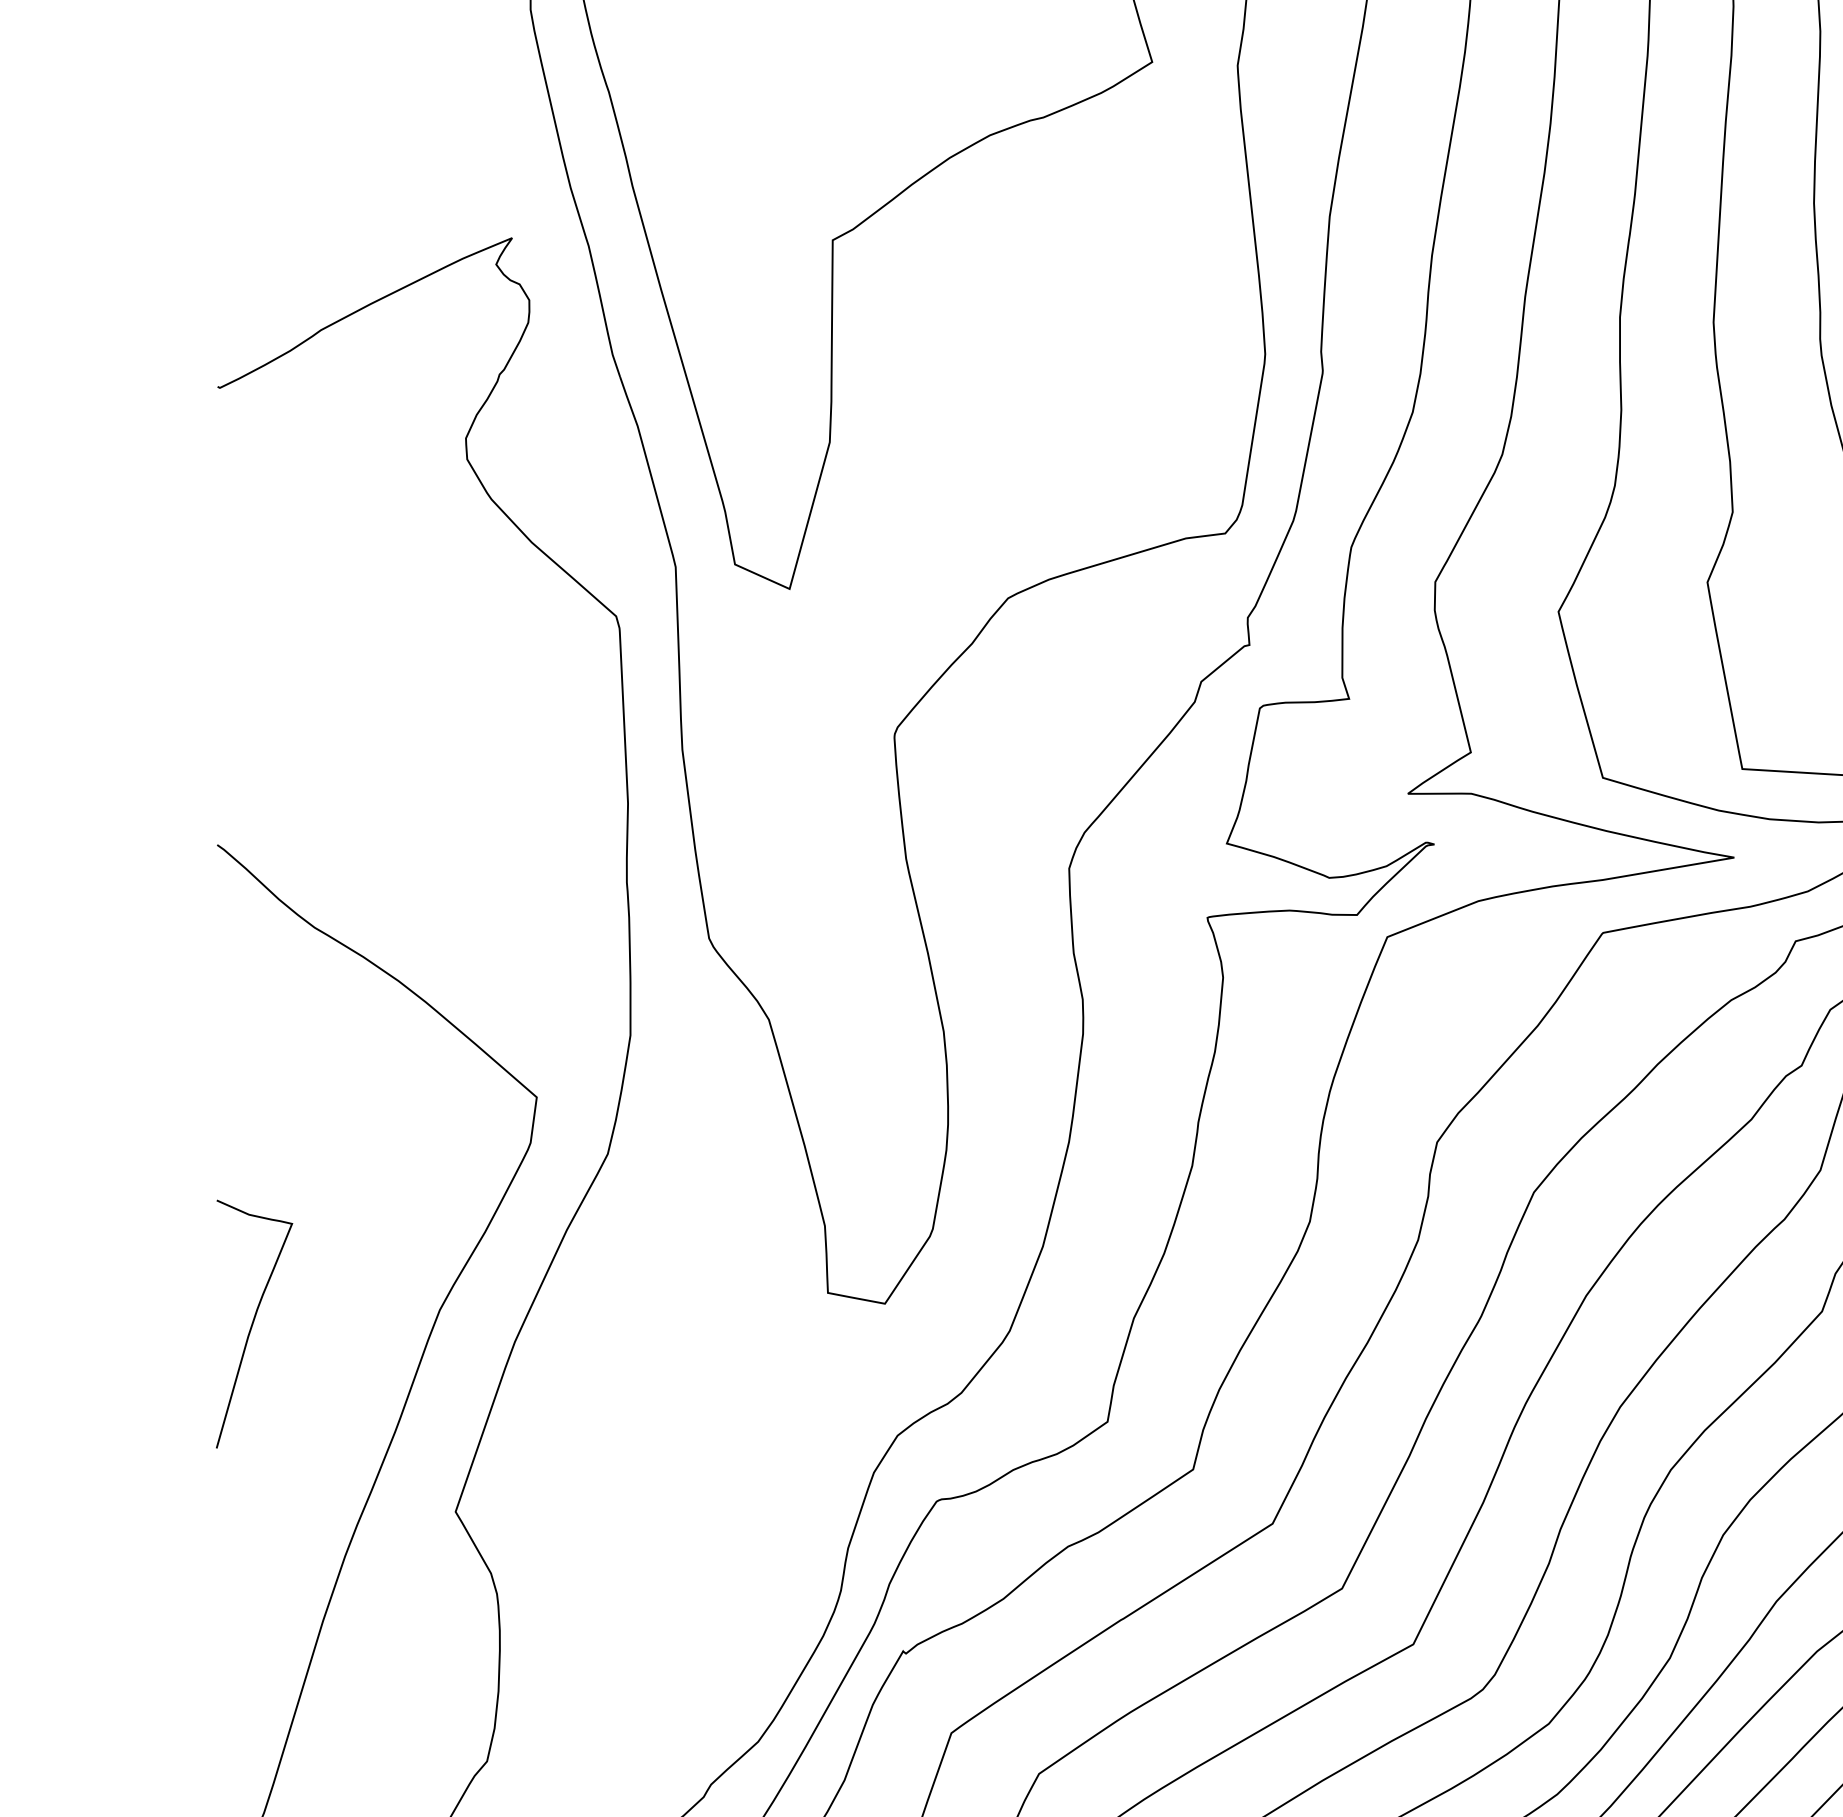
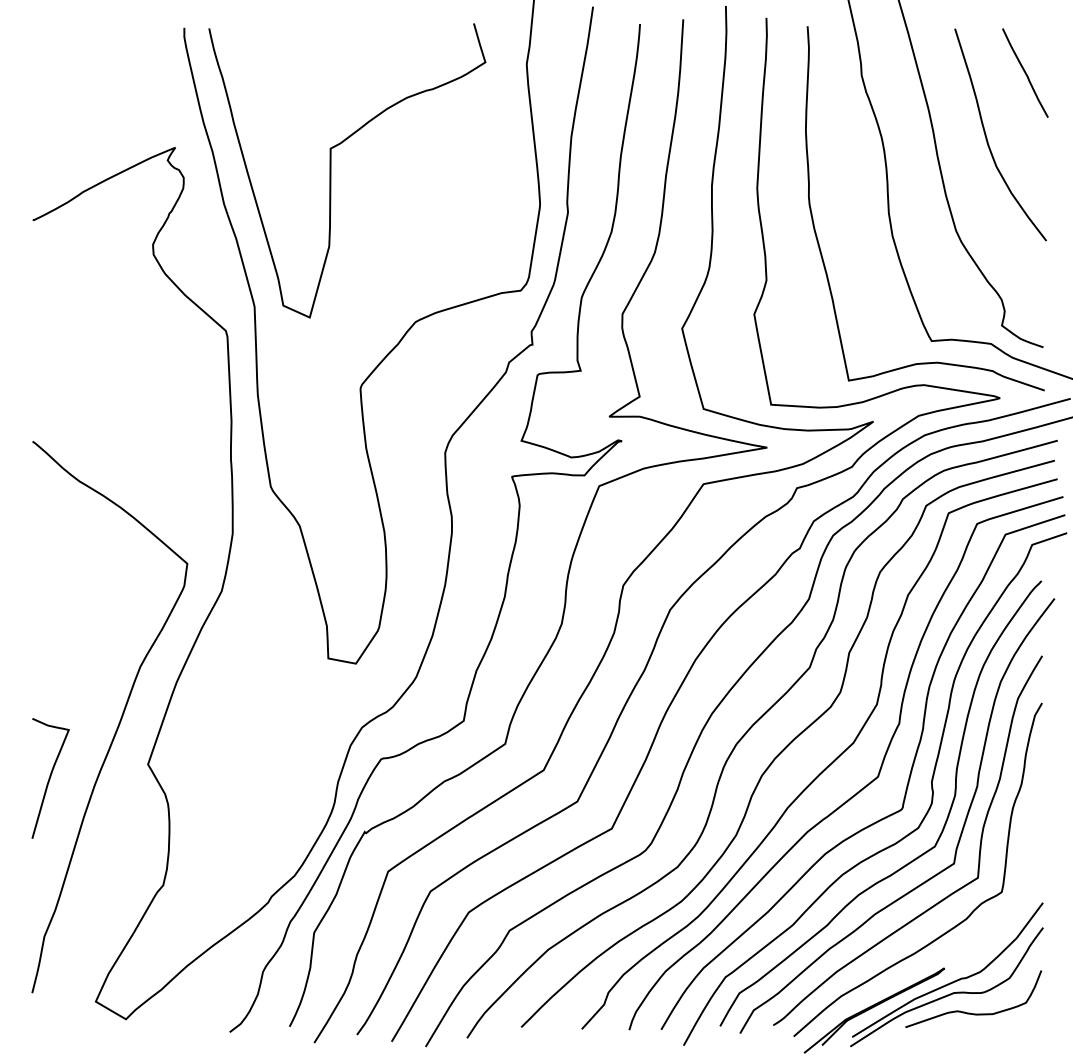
curve: (254, 1323) -> (50, 778), moved

